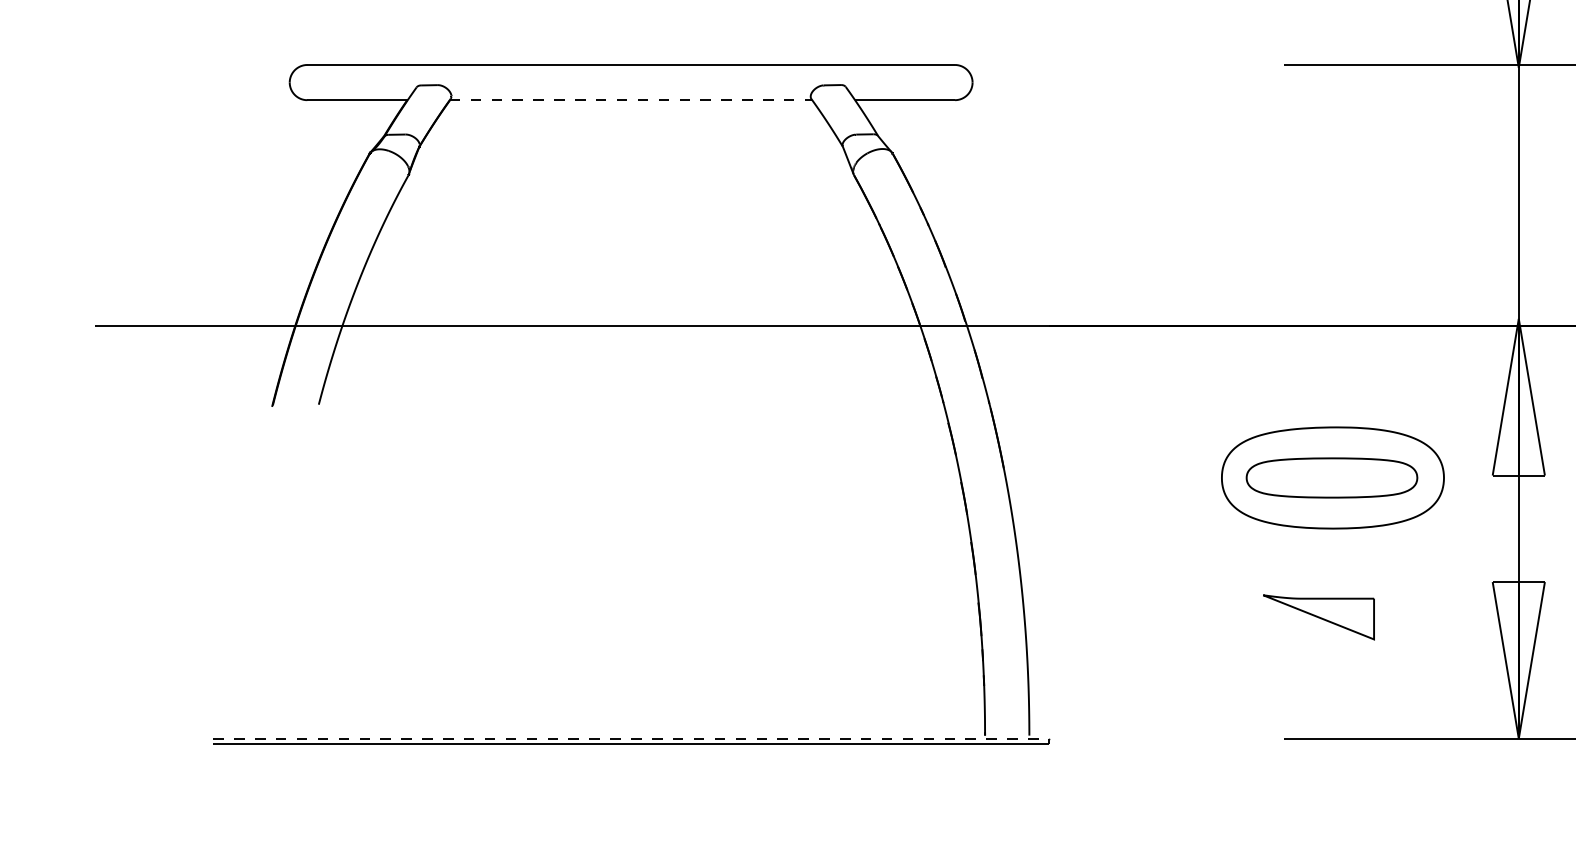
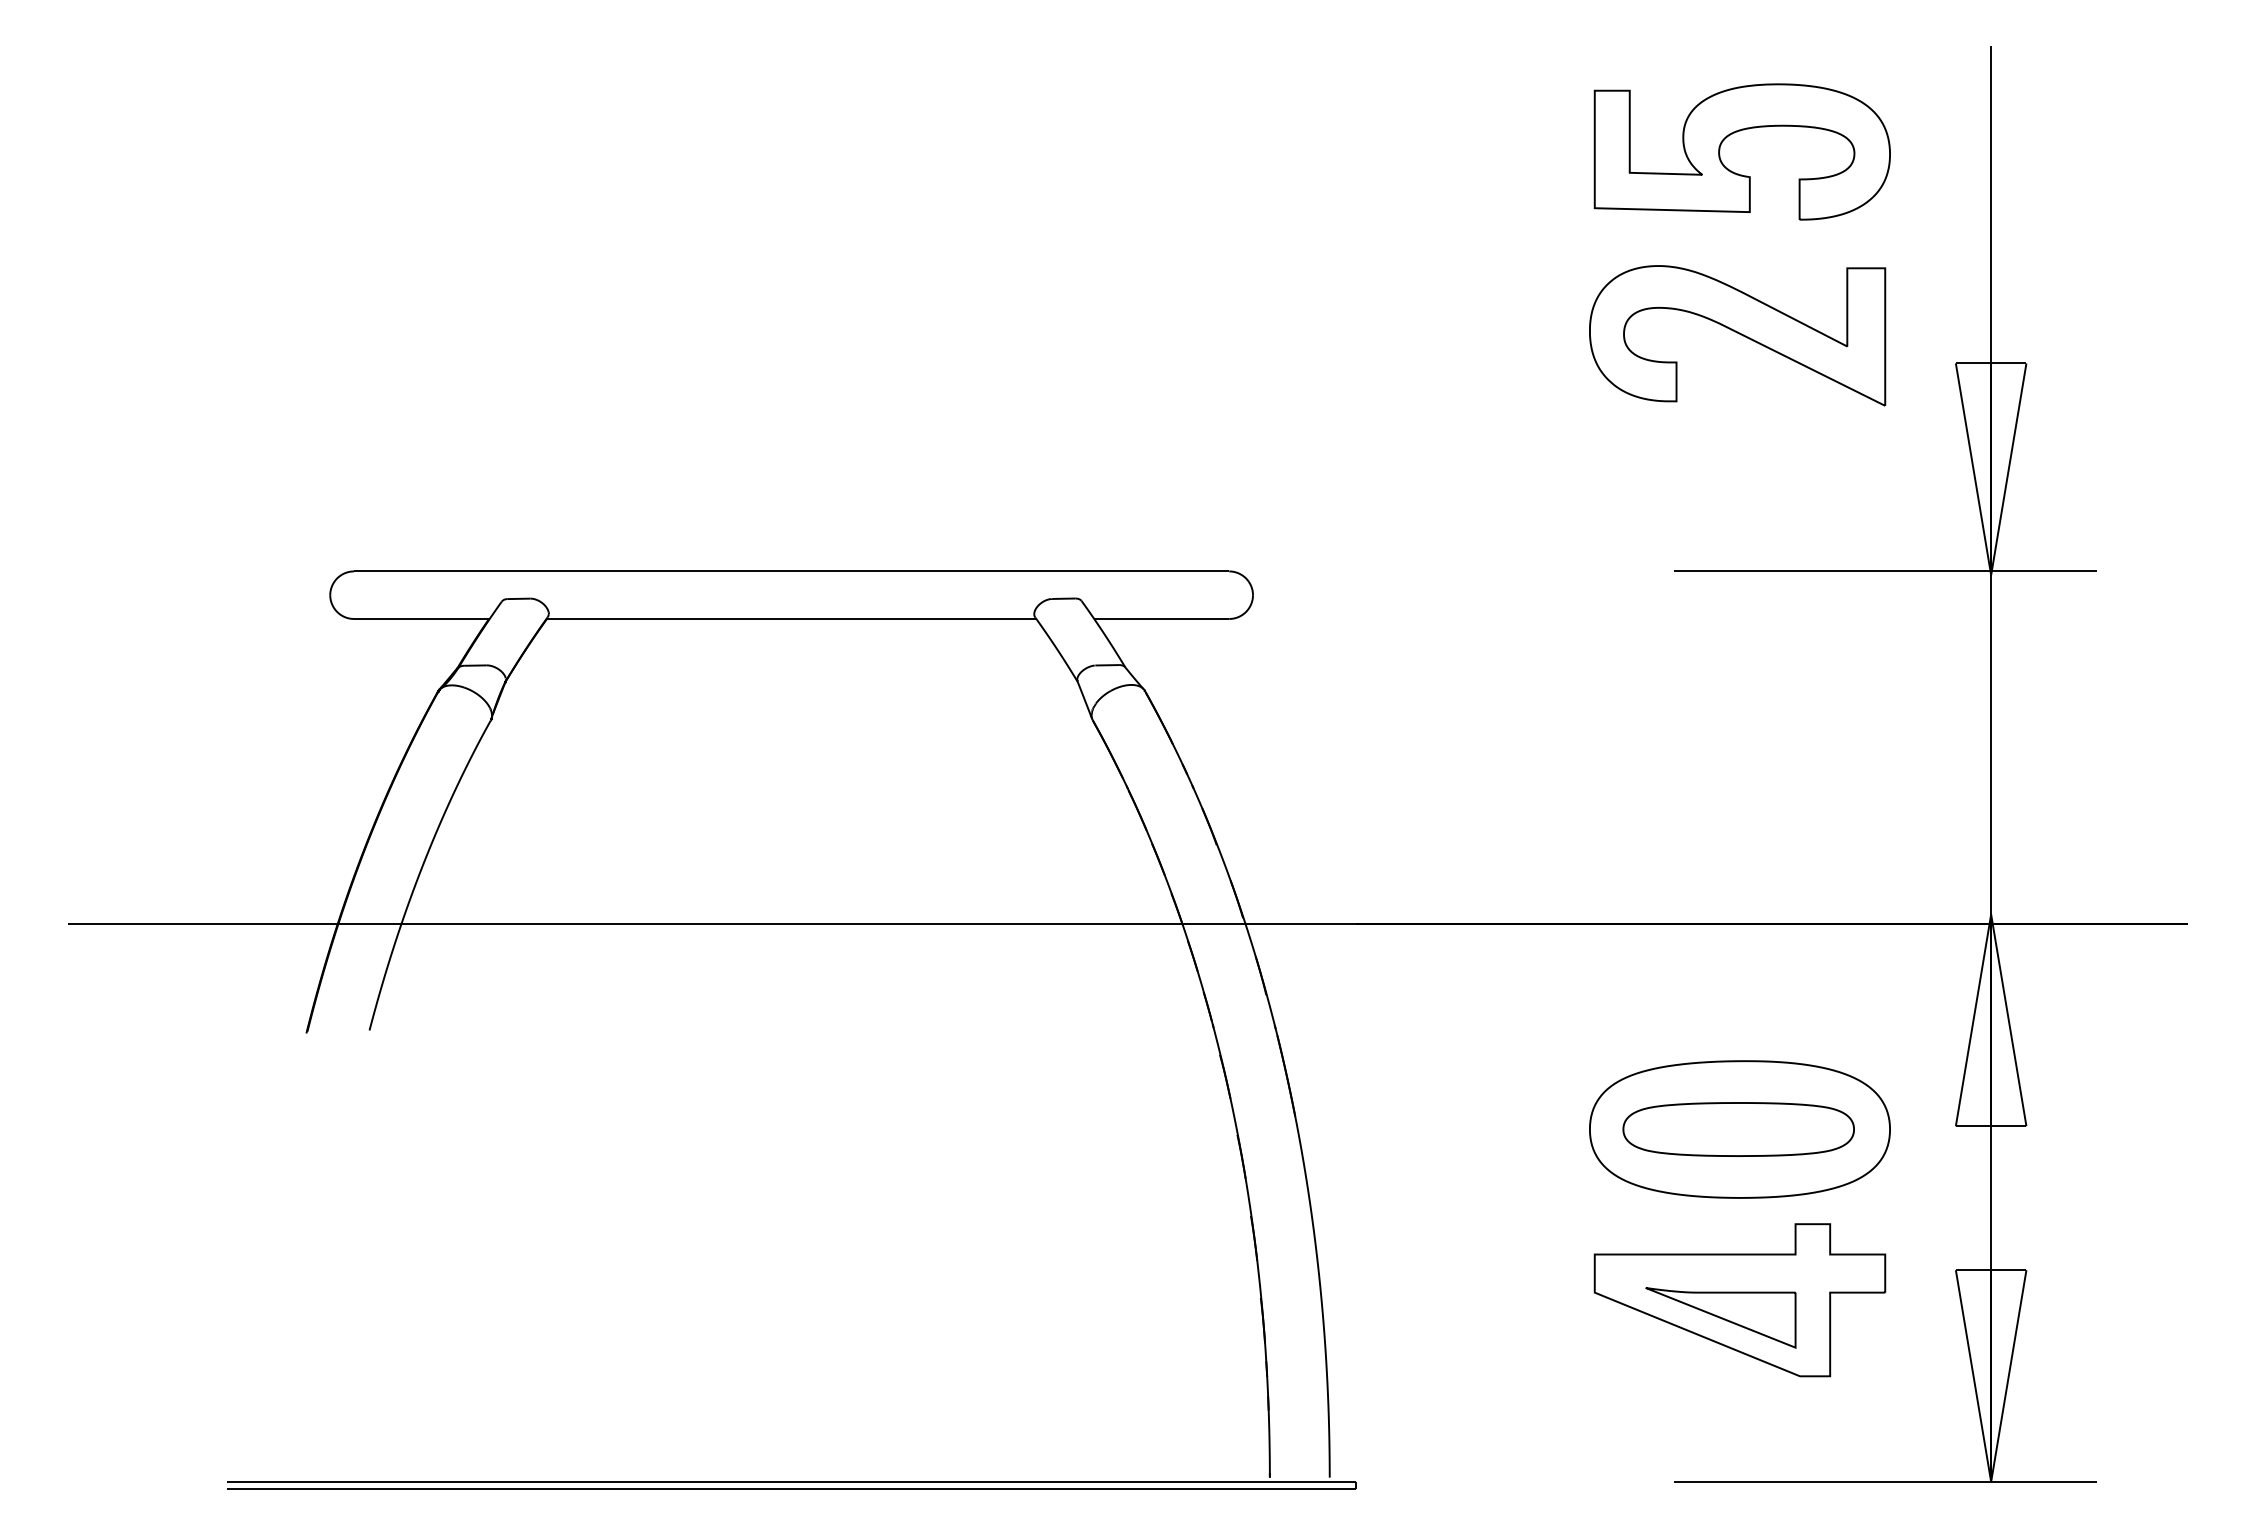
line: (631, 99) -> (791, 618), dashed -> solid
part: (1332, 604) -> (1739, 1300), added
line: (631, 738) -> (791, 1481), dashed -> solid

